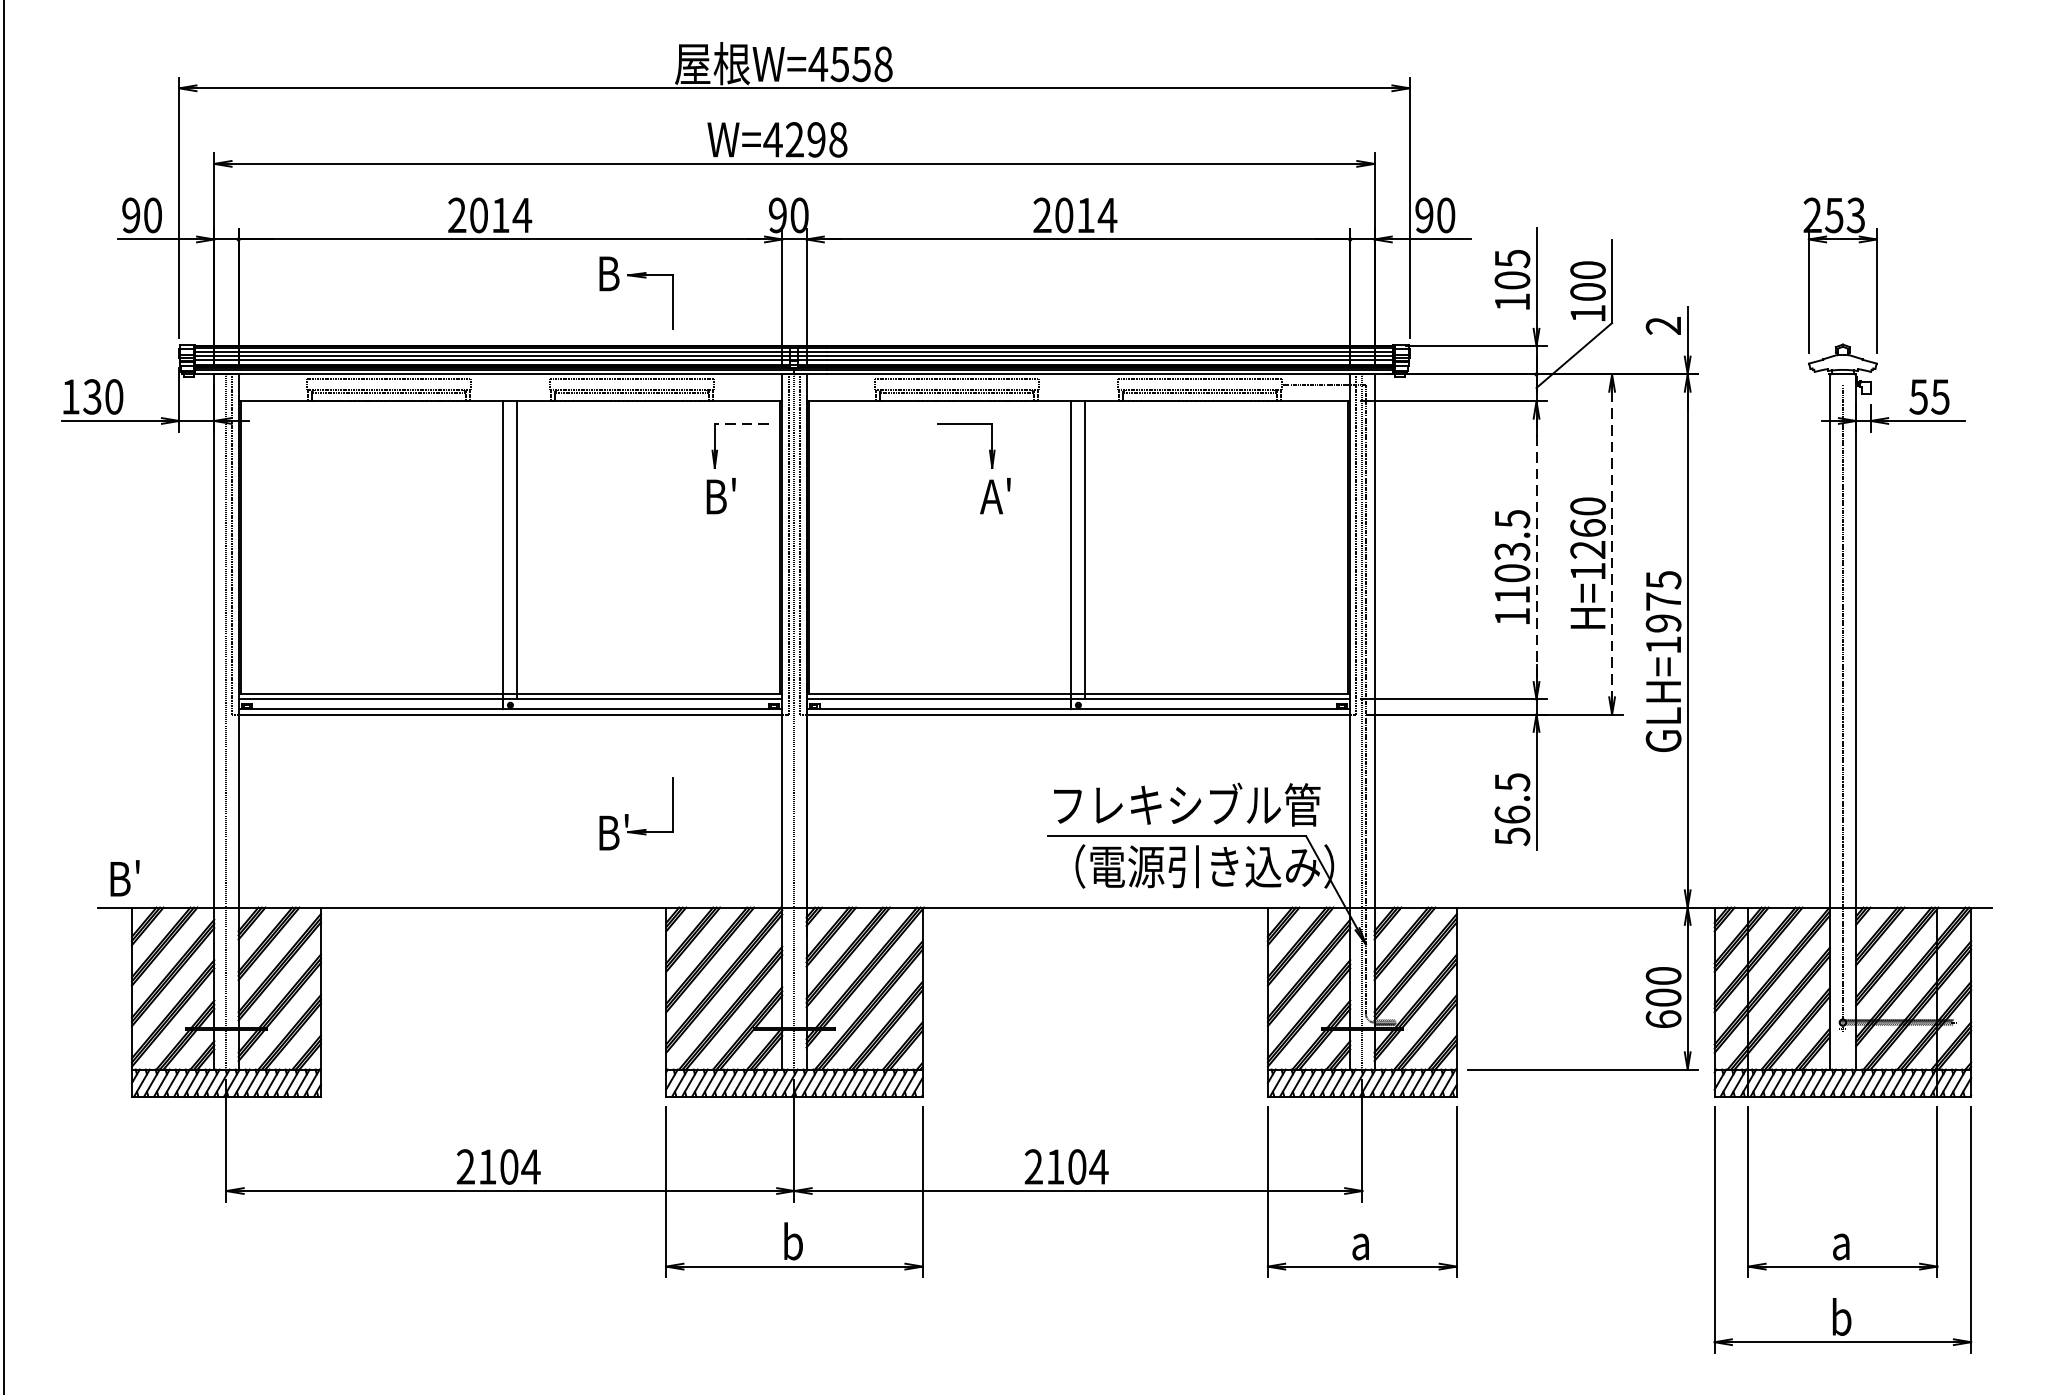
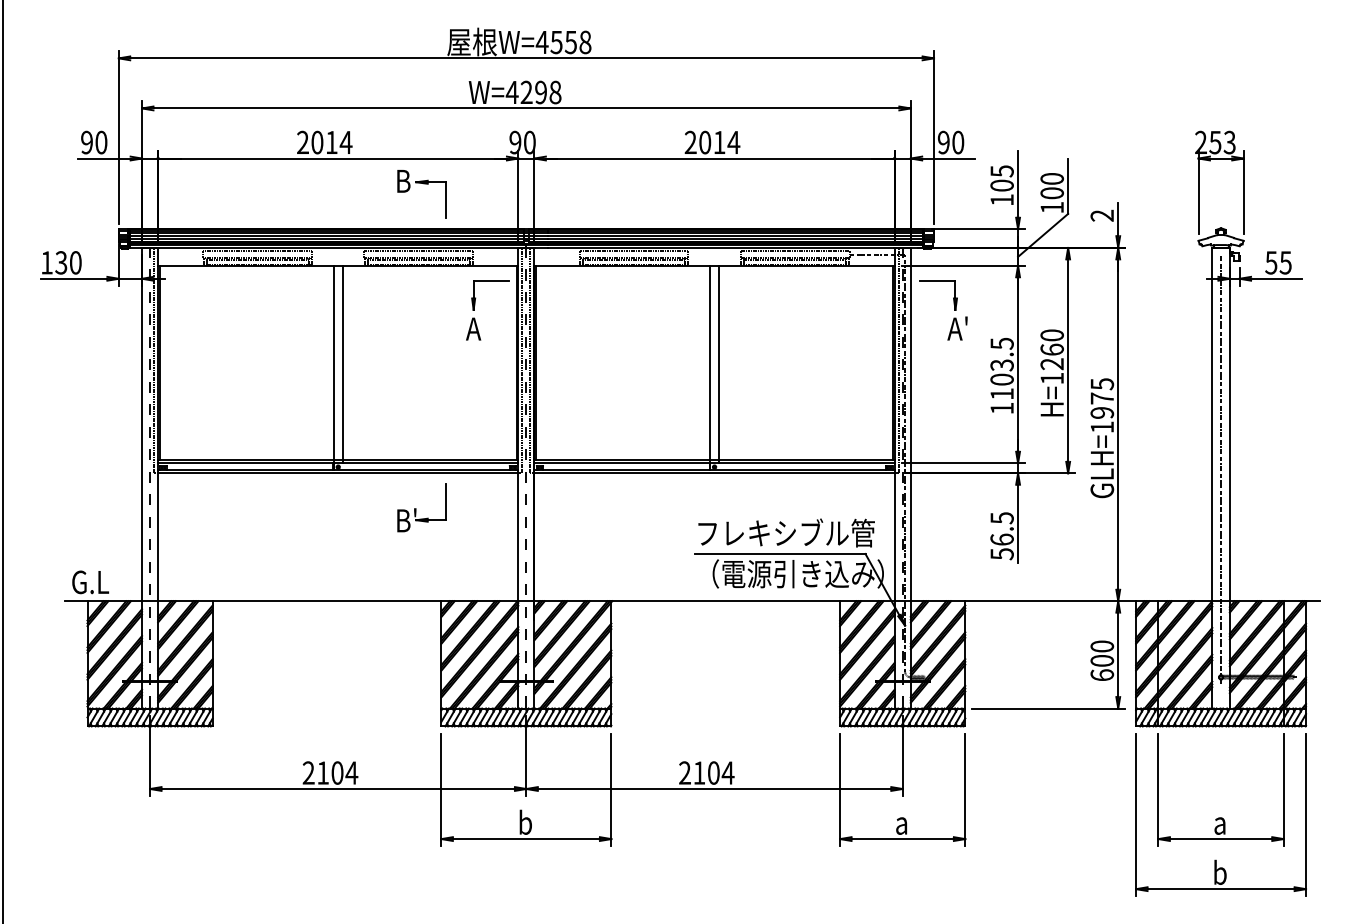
line: (741, 423) -> (491, 280), dashed -> solid
part: (990, 468) -> (954, 310), moved
text: (719, 496) -> (476, 328), B' -> A
line: (1612, 545) -> (1068, 361), dashed -> solid
line: (1537, 551) -> (1018, 365), dashed -> solid
part: (636, 812) -> (421, 507), moved
text: (136, 877) -> (90, 581), B' -> G.L

